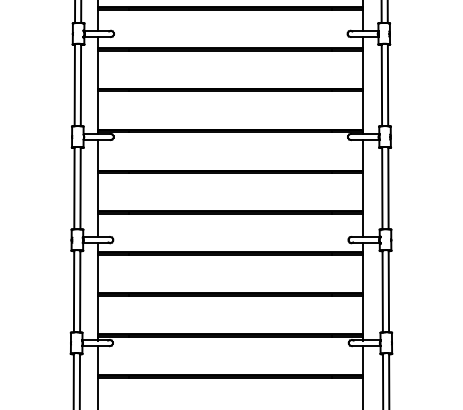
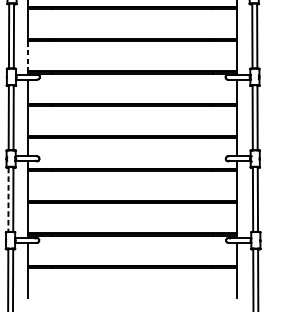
line: (98, 111) -> (27, 56), solid -> dashed
line: (74, 291) -> (8, 199), solid -> dashed

